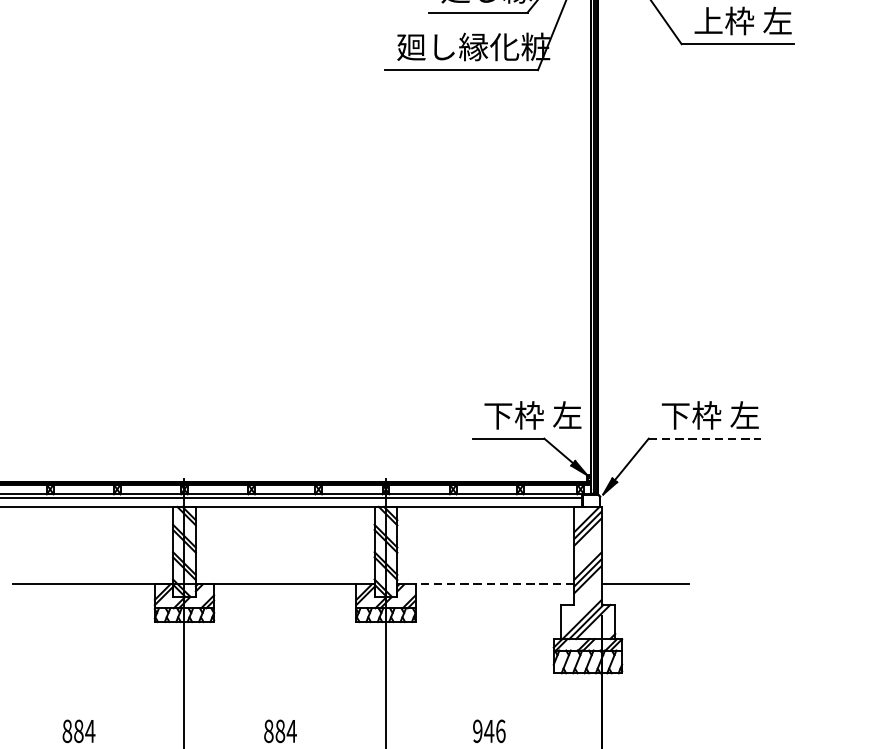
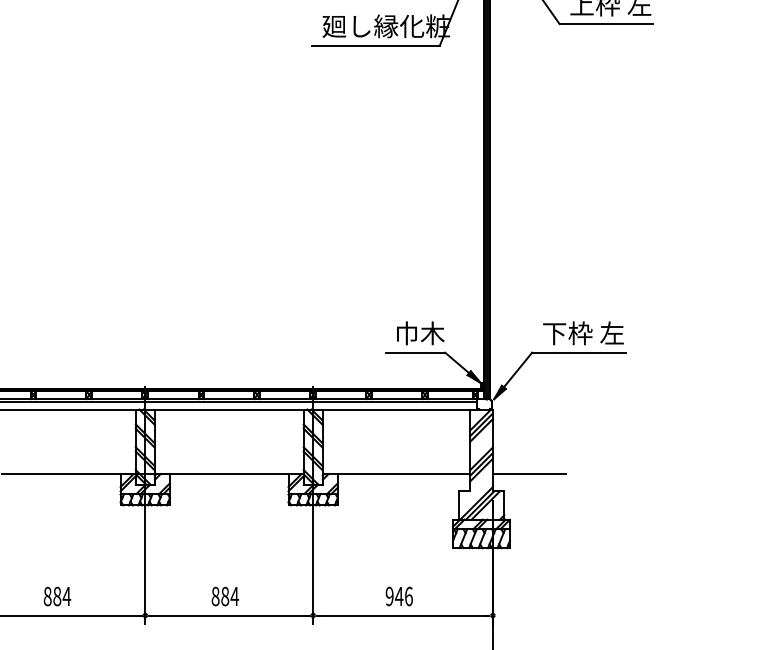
text: (532, 415) -> (435, 333), 下枠 左 -> 巾木
line: (705, 438) -> (579, 352), dashed -> solid
line: (494, 584) -> (403, 474), dashed -> solid

